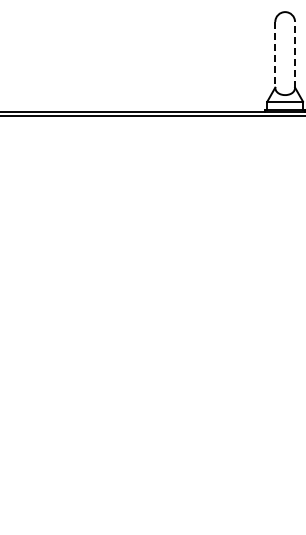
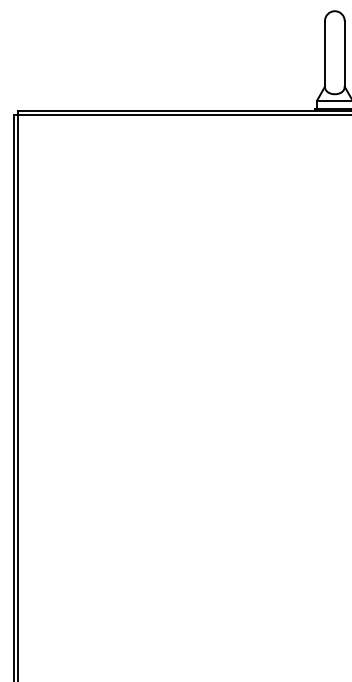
line: (274, 54) -> (324, 53), dashed -> solid
line: (294, 54) -> (344, 53), dashed -> solid

